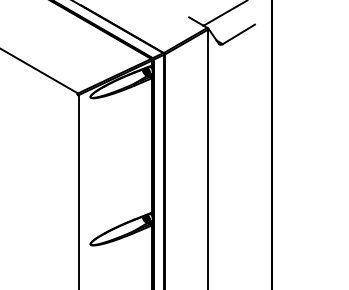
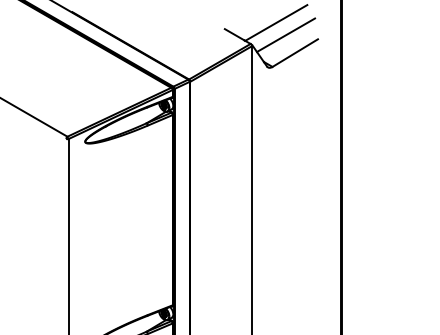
line: (231, 21) -> (284, 34), added

